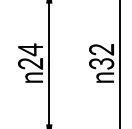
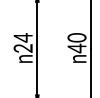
text: (100, 57) -> (76, 43), 32 -> 40

